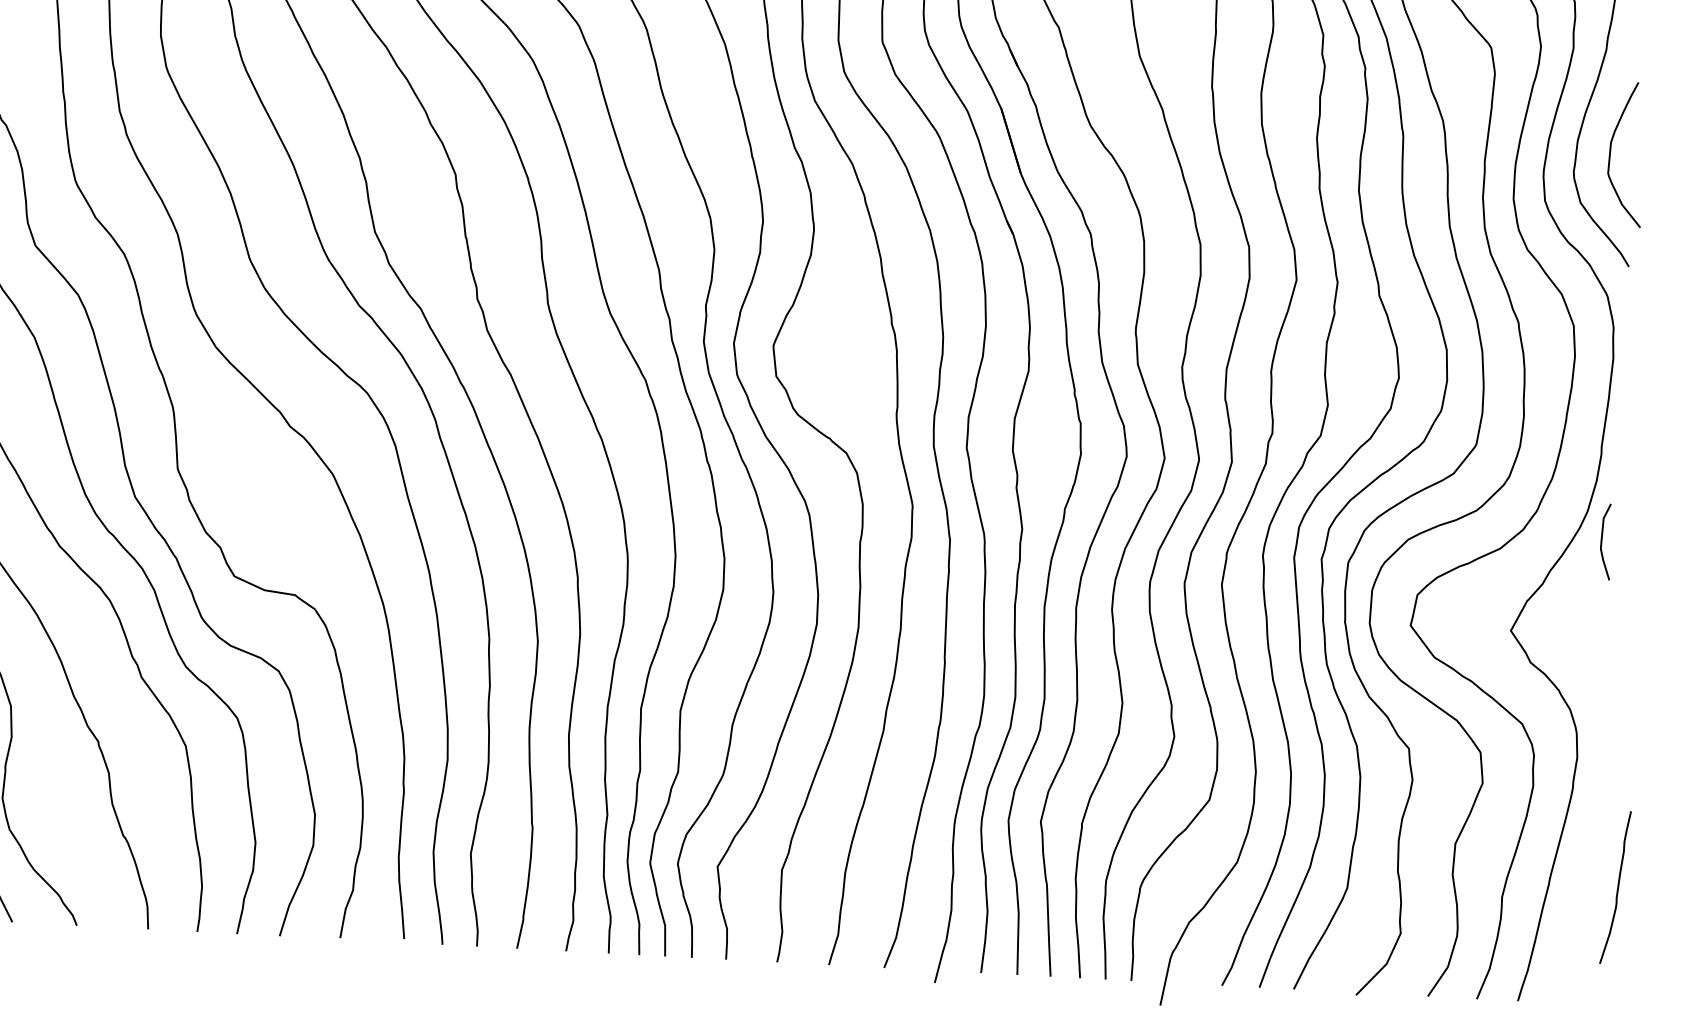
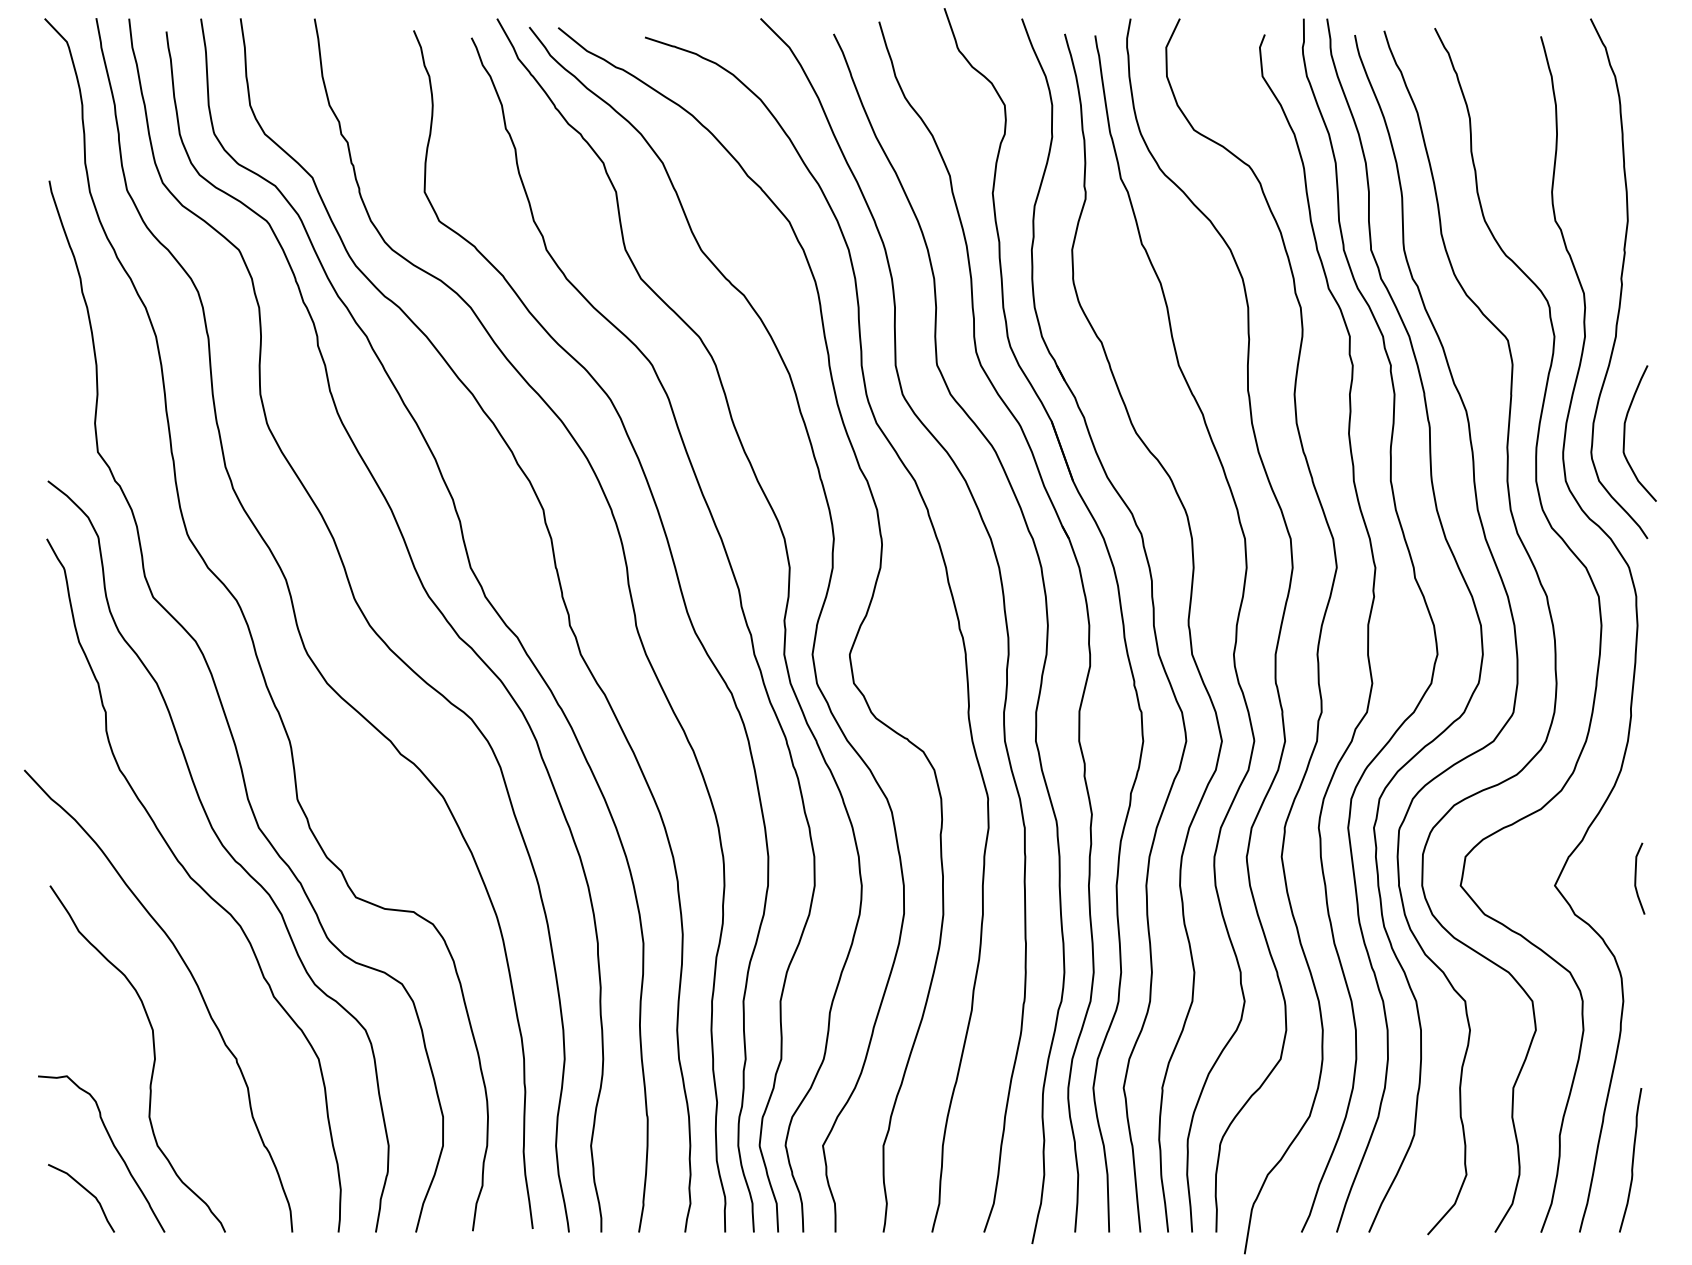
curve: (1602, 541) -> (1636, 878), moved
curve: (1617, 887) -> (1632, 1160), moved

